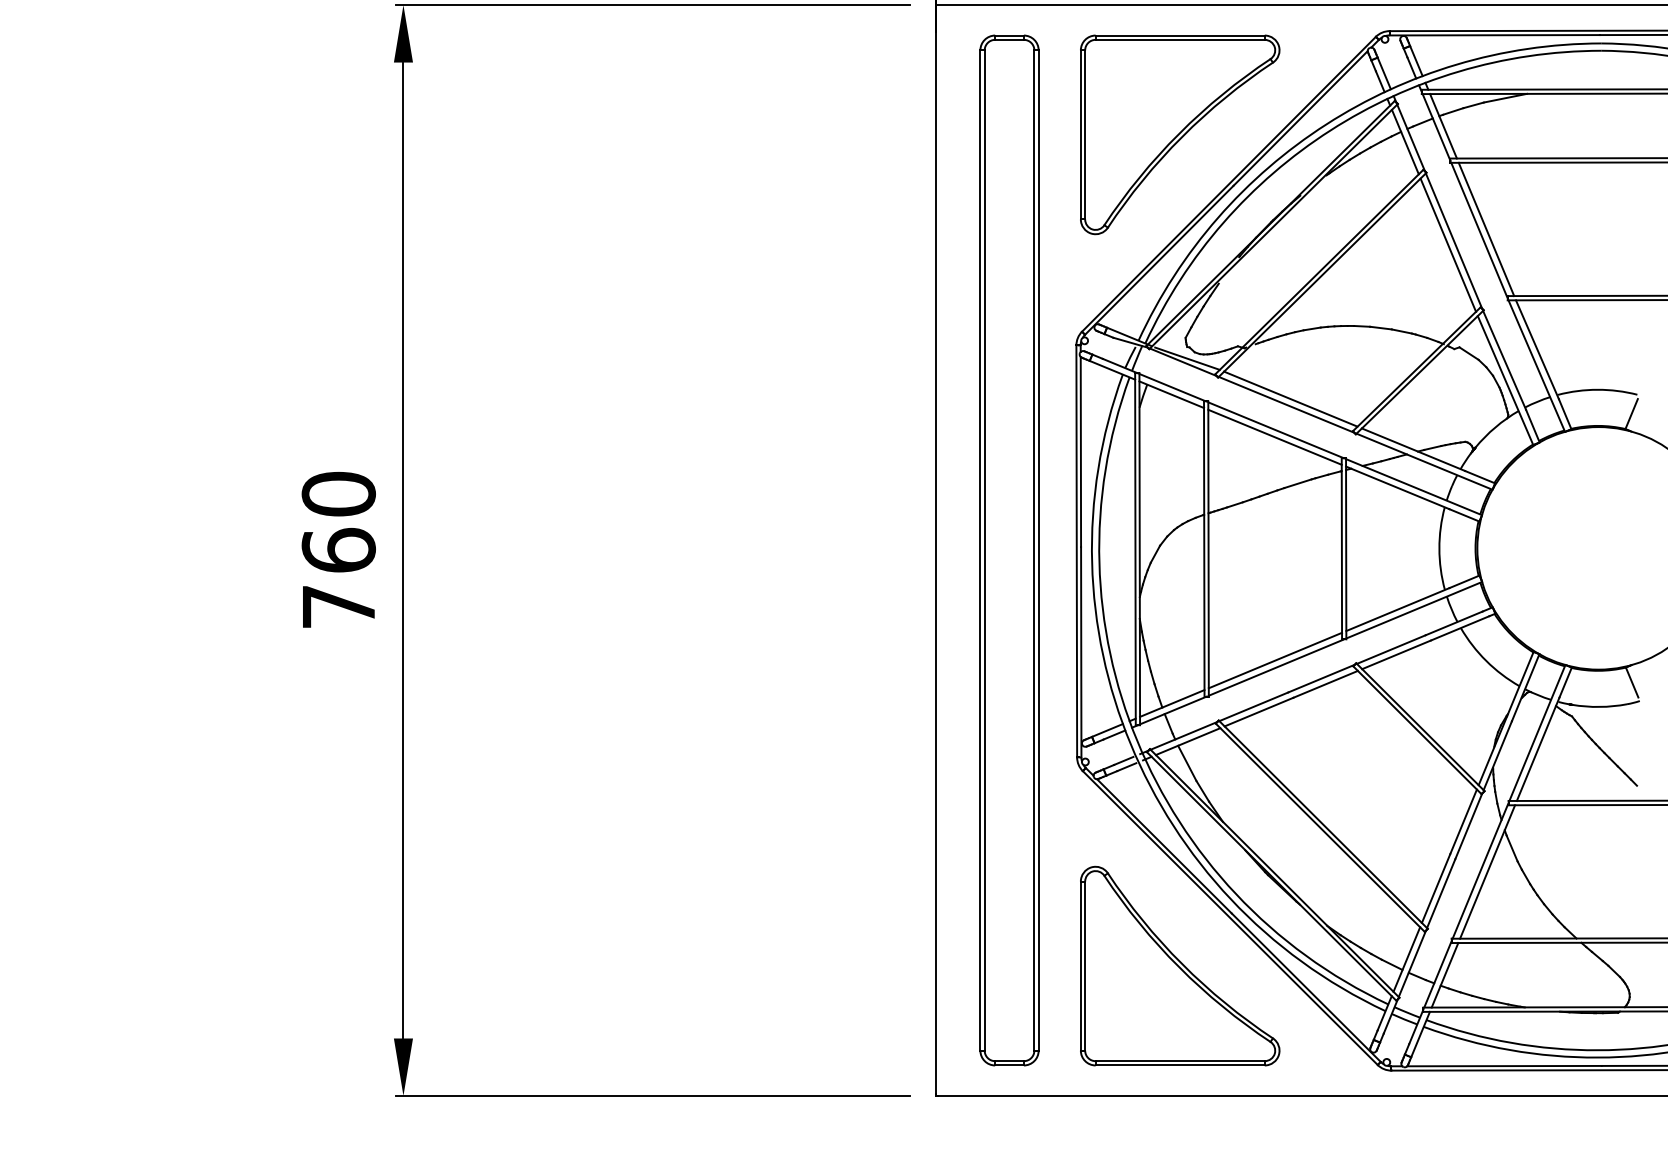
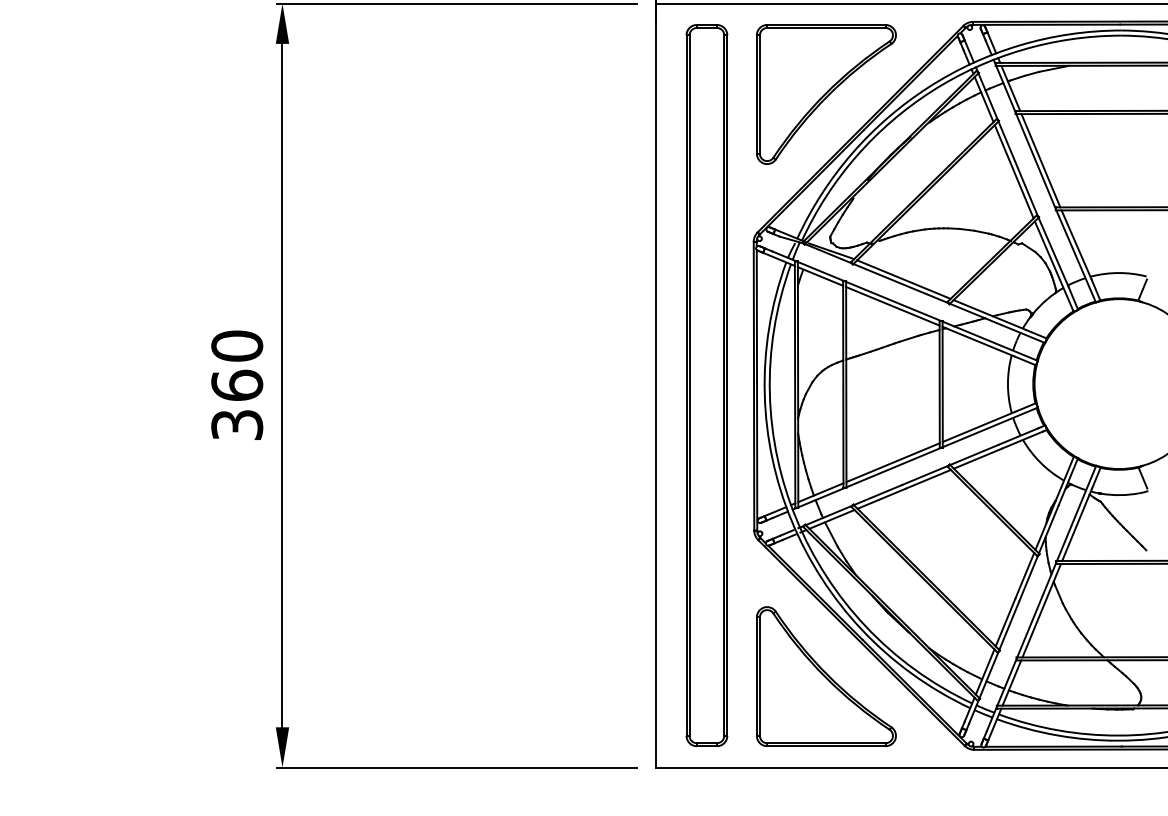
text: (338, 606) -> (237, 424), 760 -> 360

